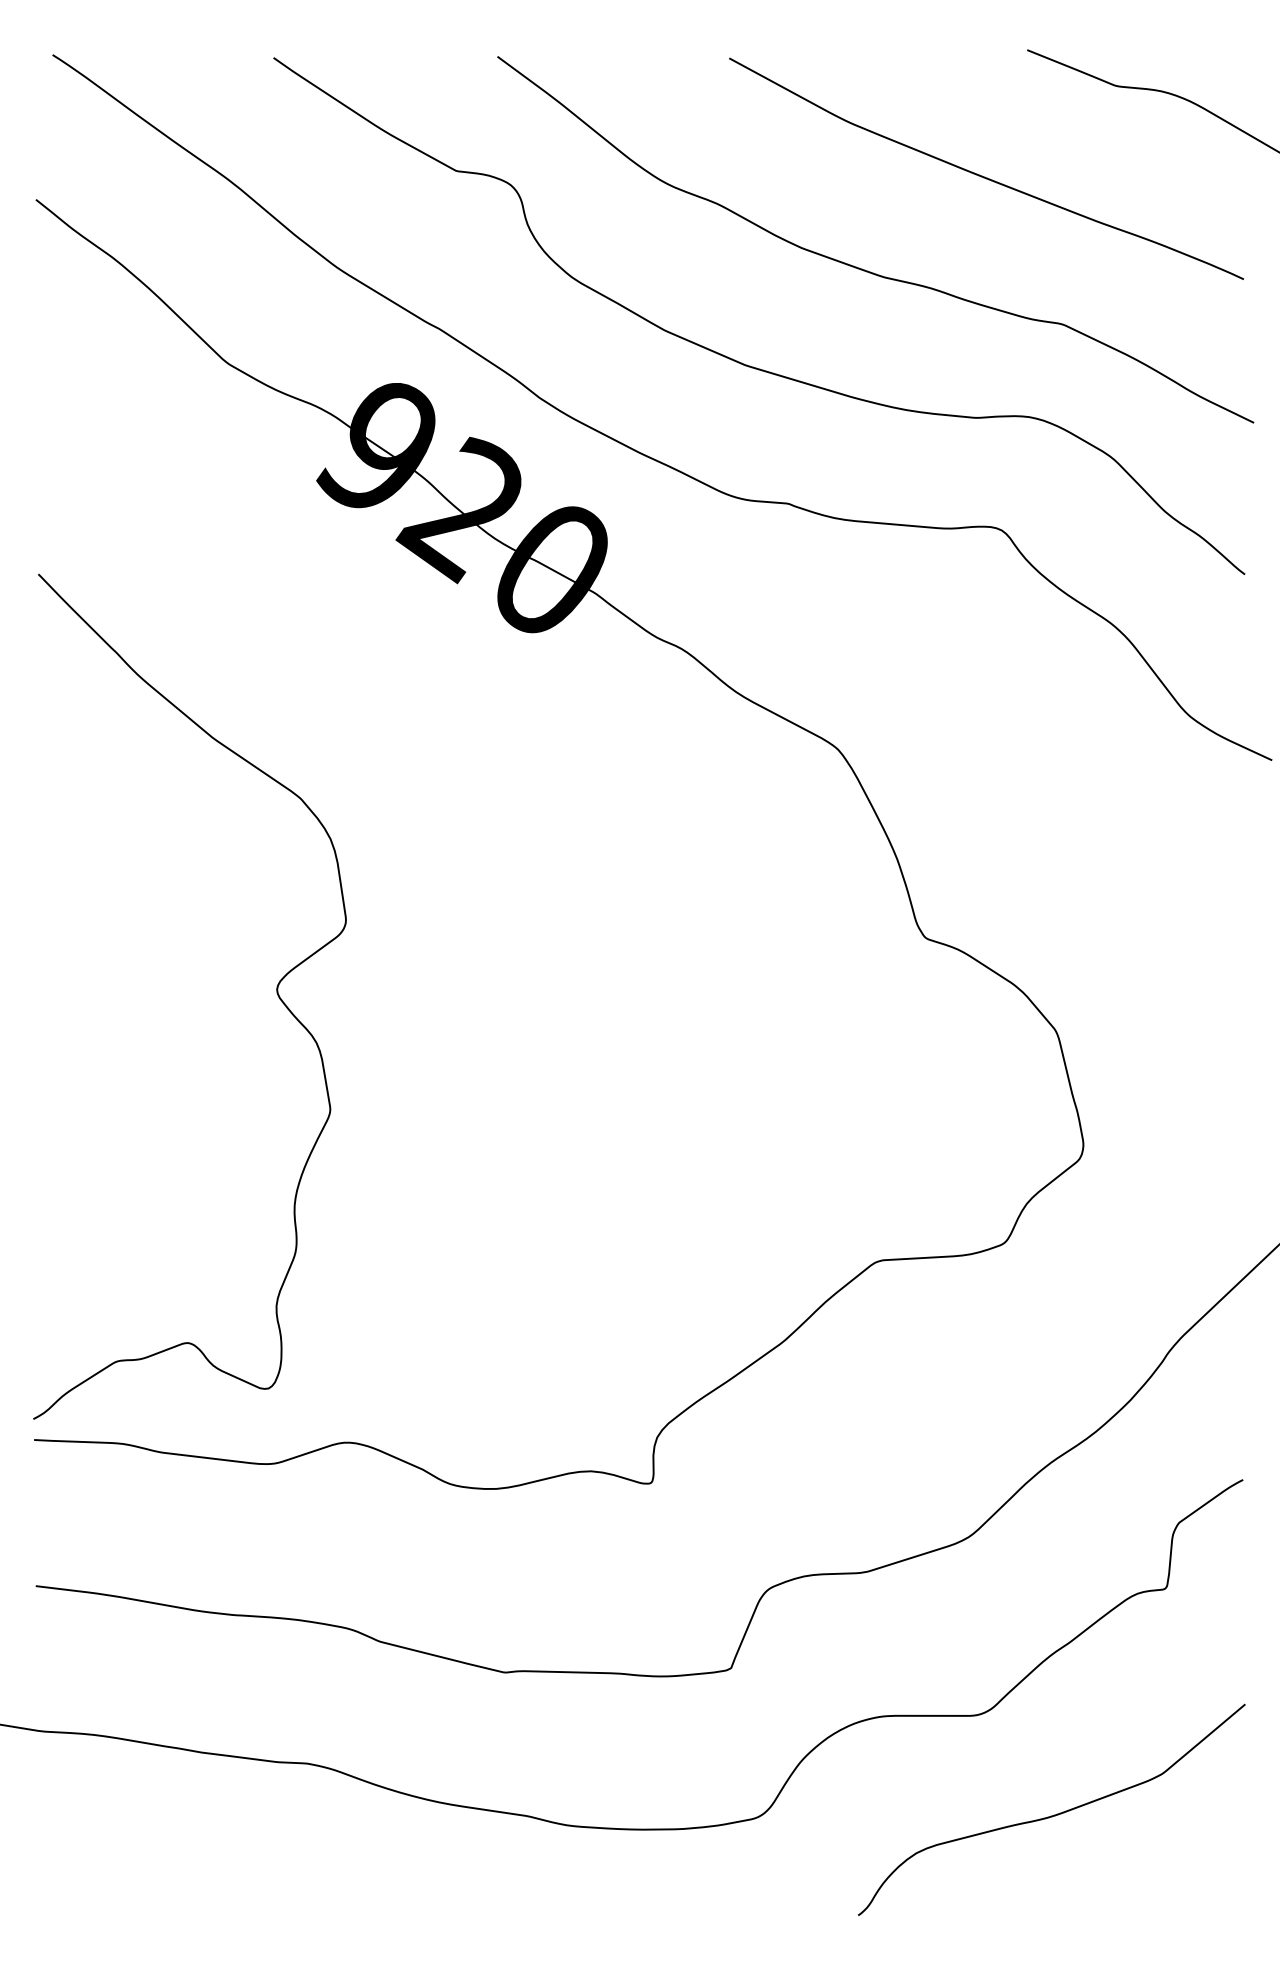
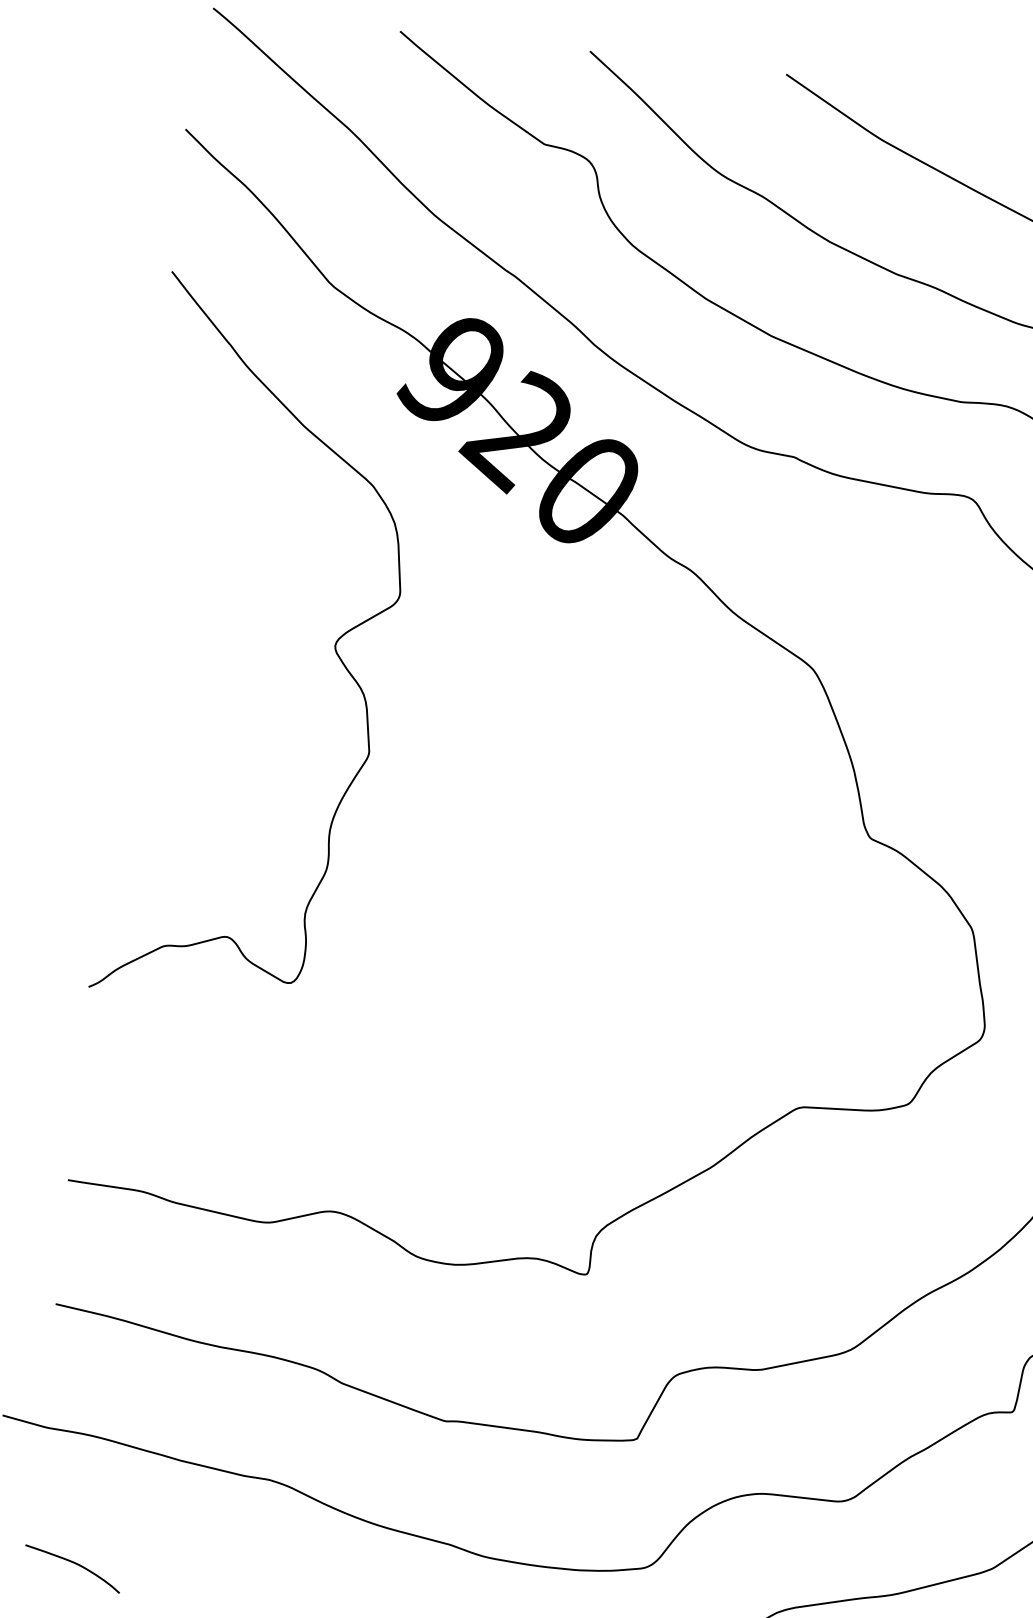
curve: (276, 993) -> (334, 649), moved
curve: (90, 1886) -> (73, 1563), added

